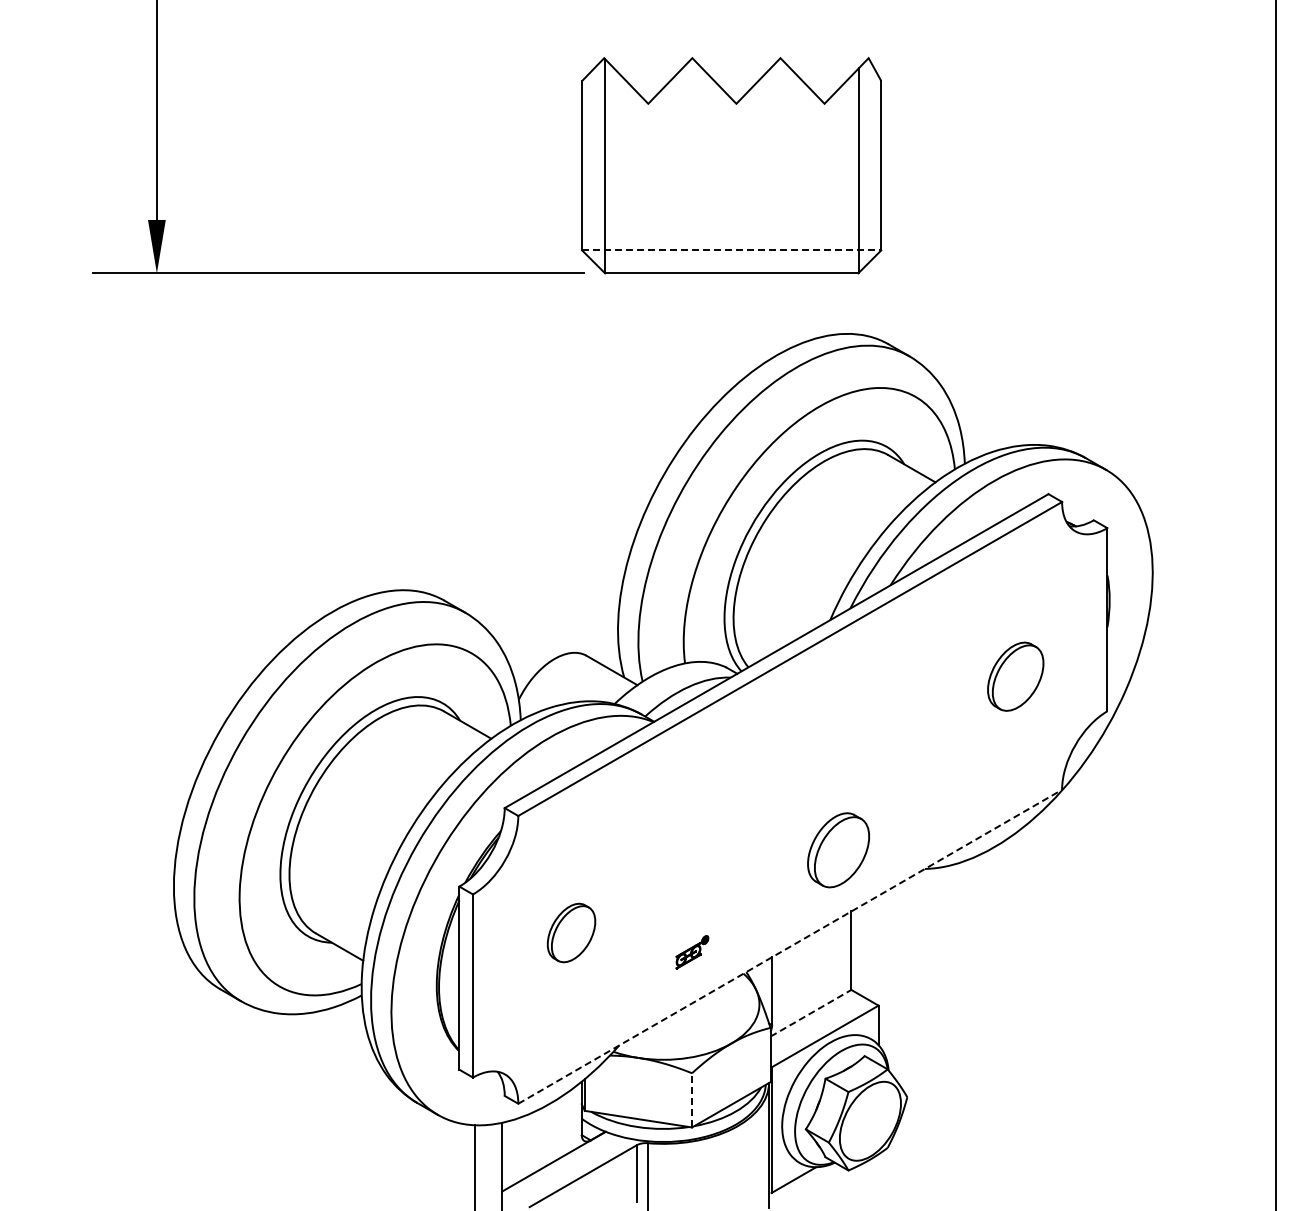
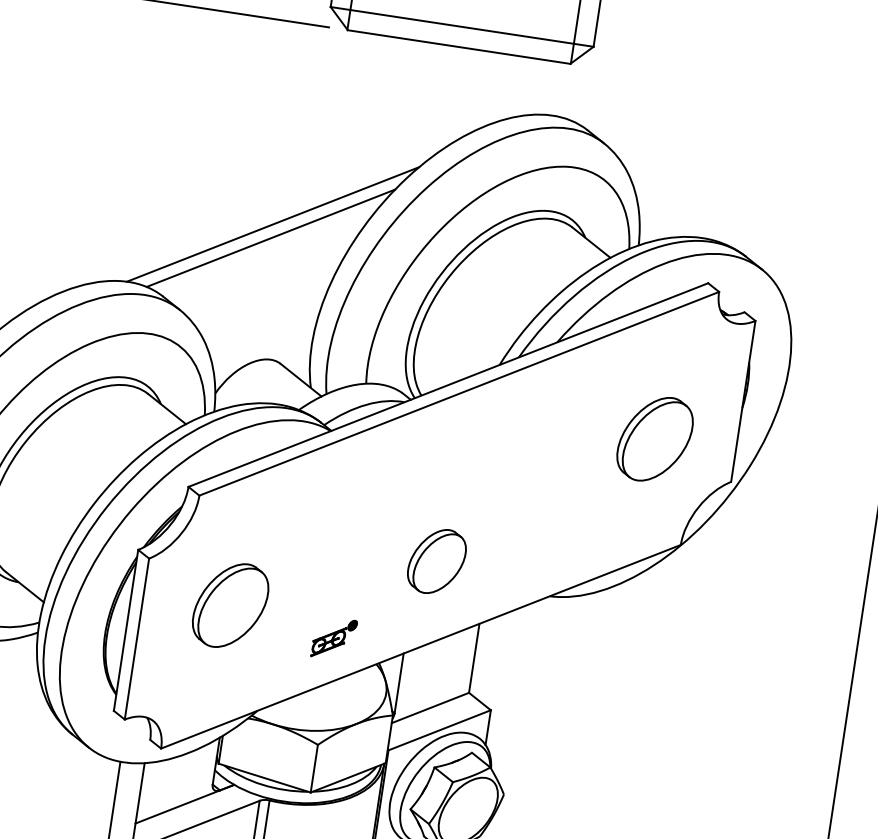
line: (731, 250) -> (461, 26), dashed -> solid
line: (554, 501) -> (273, 224), added
line: (554, 517) -> (270, 238), added
part: (1015, 676) -> (654, 439), size x1.43
part: (838, 850) -> (436, 561), moved
part: (571, 932) -> (230, 605), size x1.67
line: (790, 946) -> (421, 646), dashed -> solid
part: (692, 952) -> (334, 638), size x1.43
line: (810, 1013) -> (429, 708), dashed -> solid
line: (692, 1099) -> (314, 768), dashed -> solid

